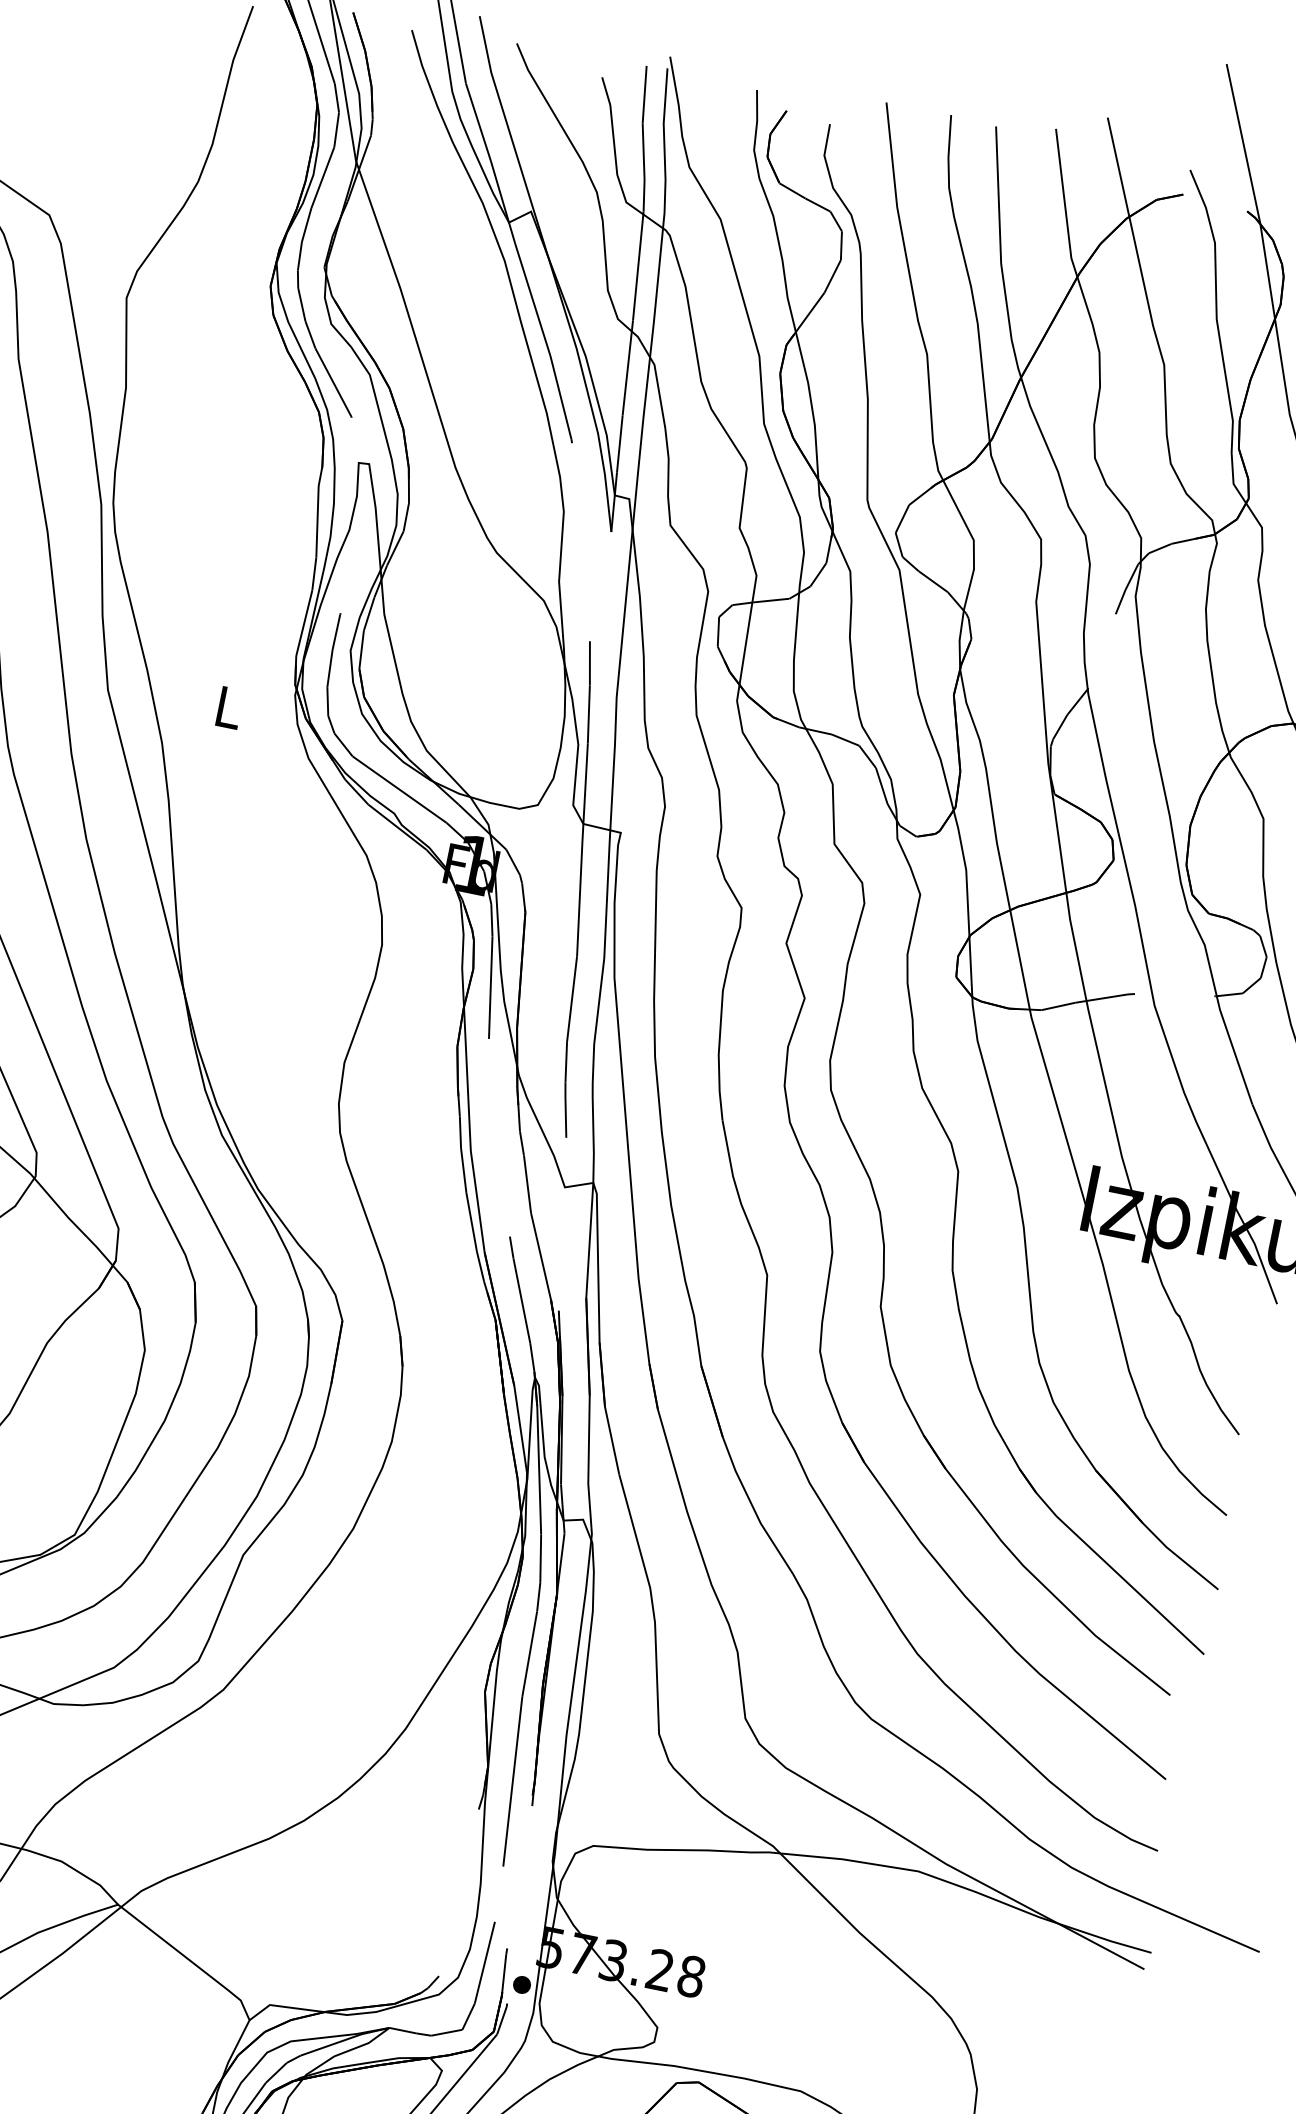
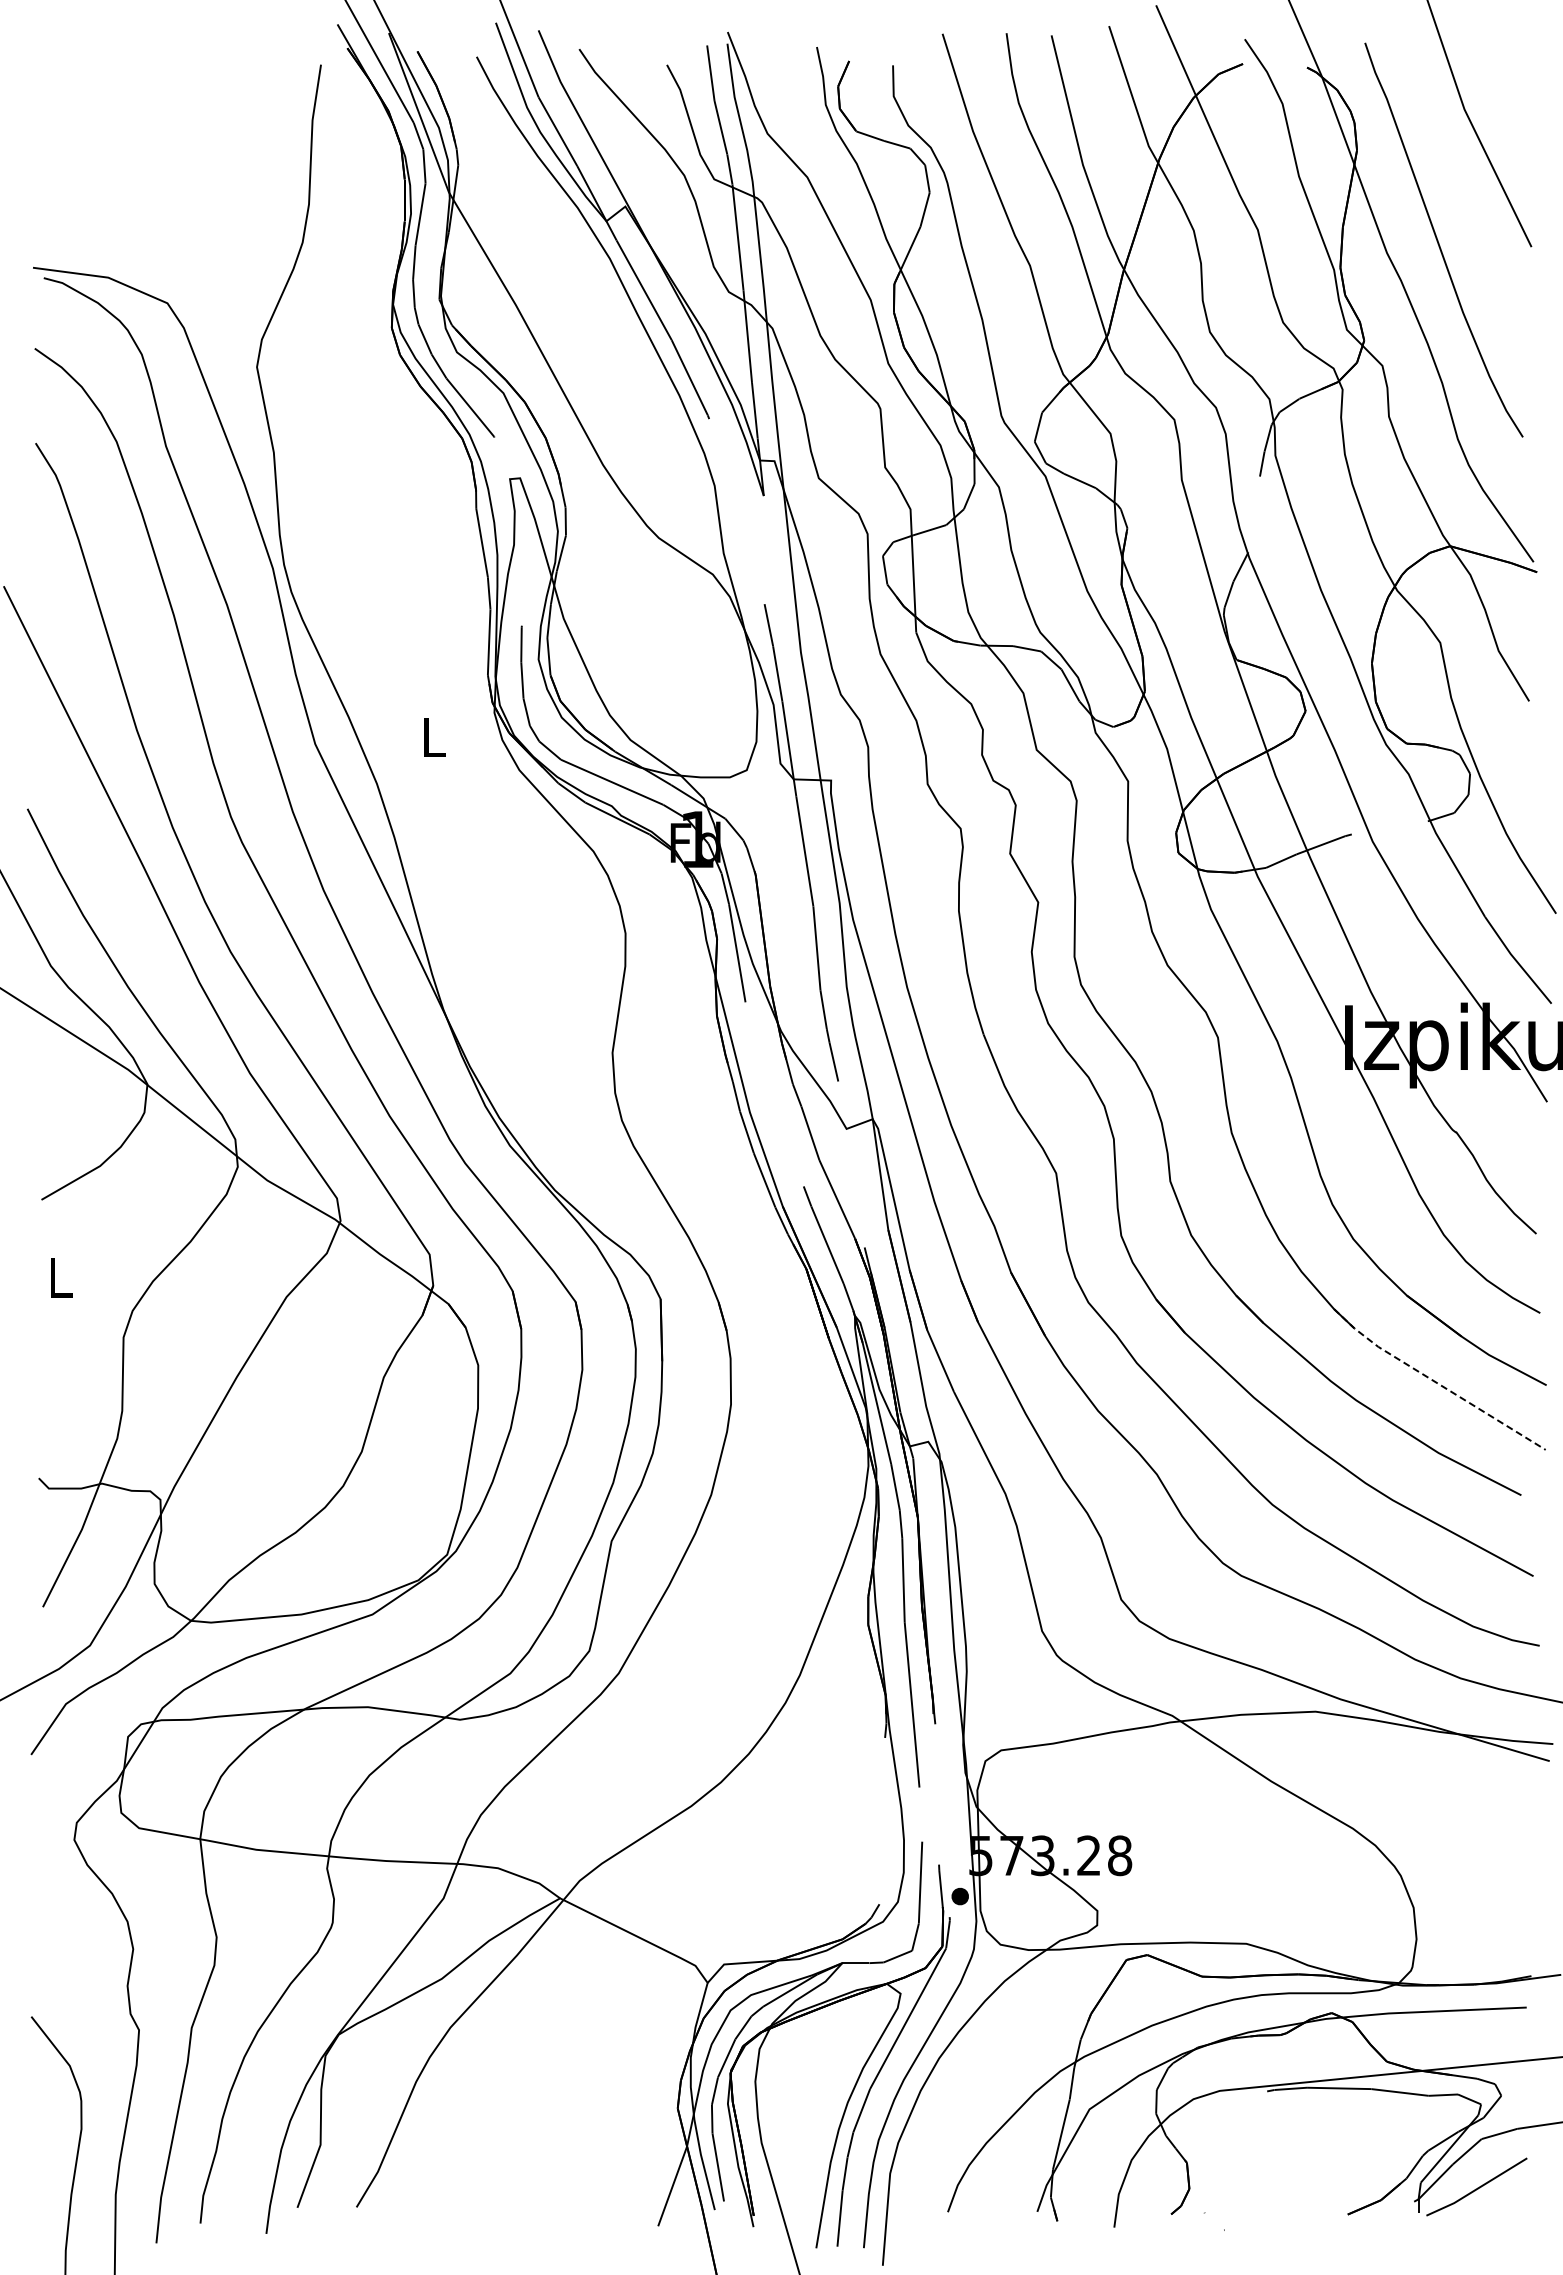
line: (1107, 1564) -> (1436, 1382), solid -> dashed

